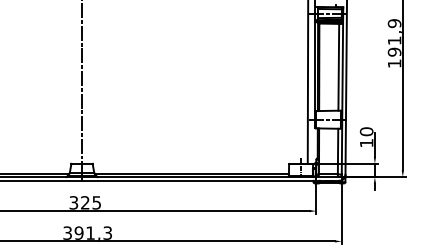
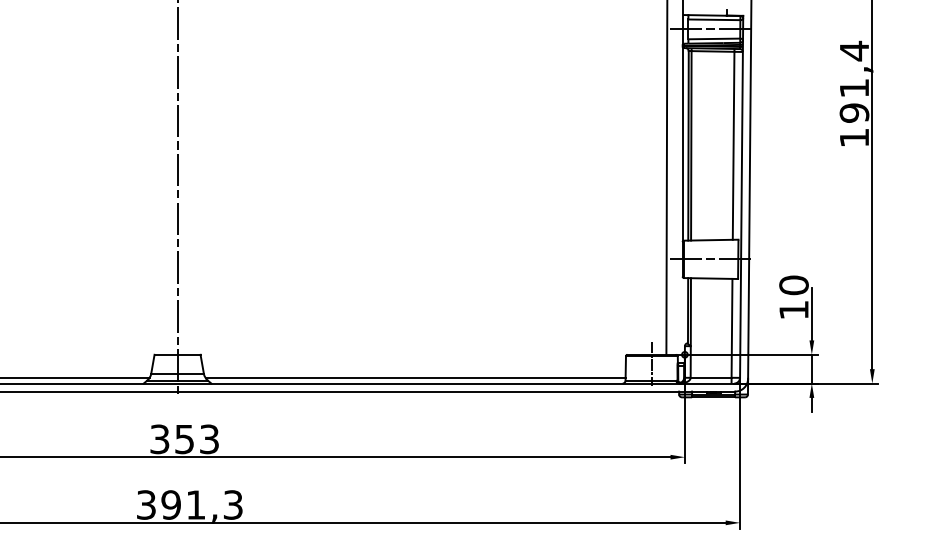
text: (394, 23) -> (854, 50), 191,9 -> 191,4
text: (91, 202) -> (198, 438), 325 -> 353

